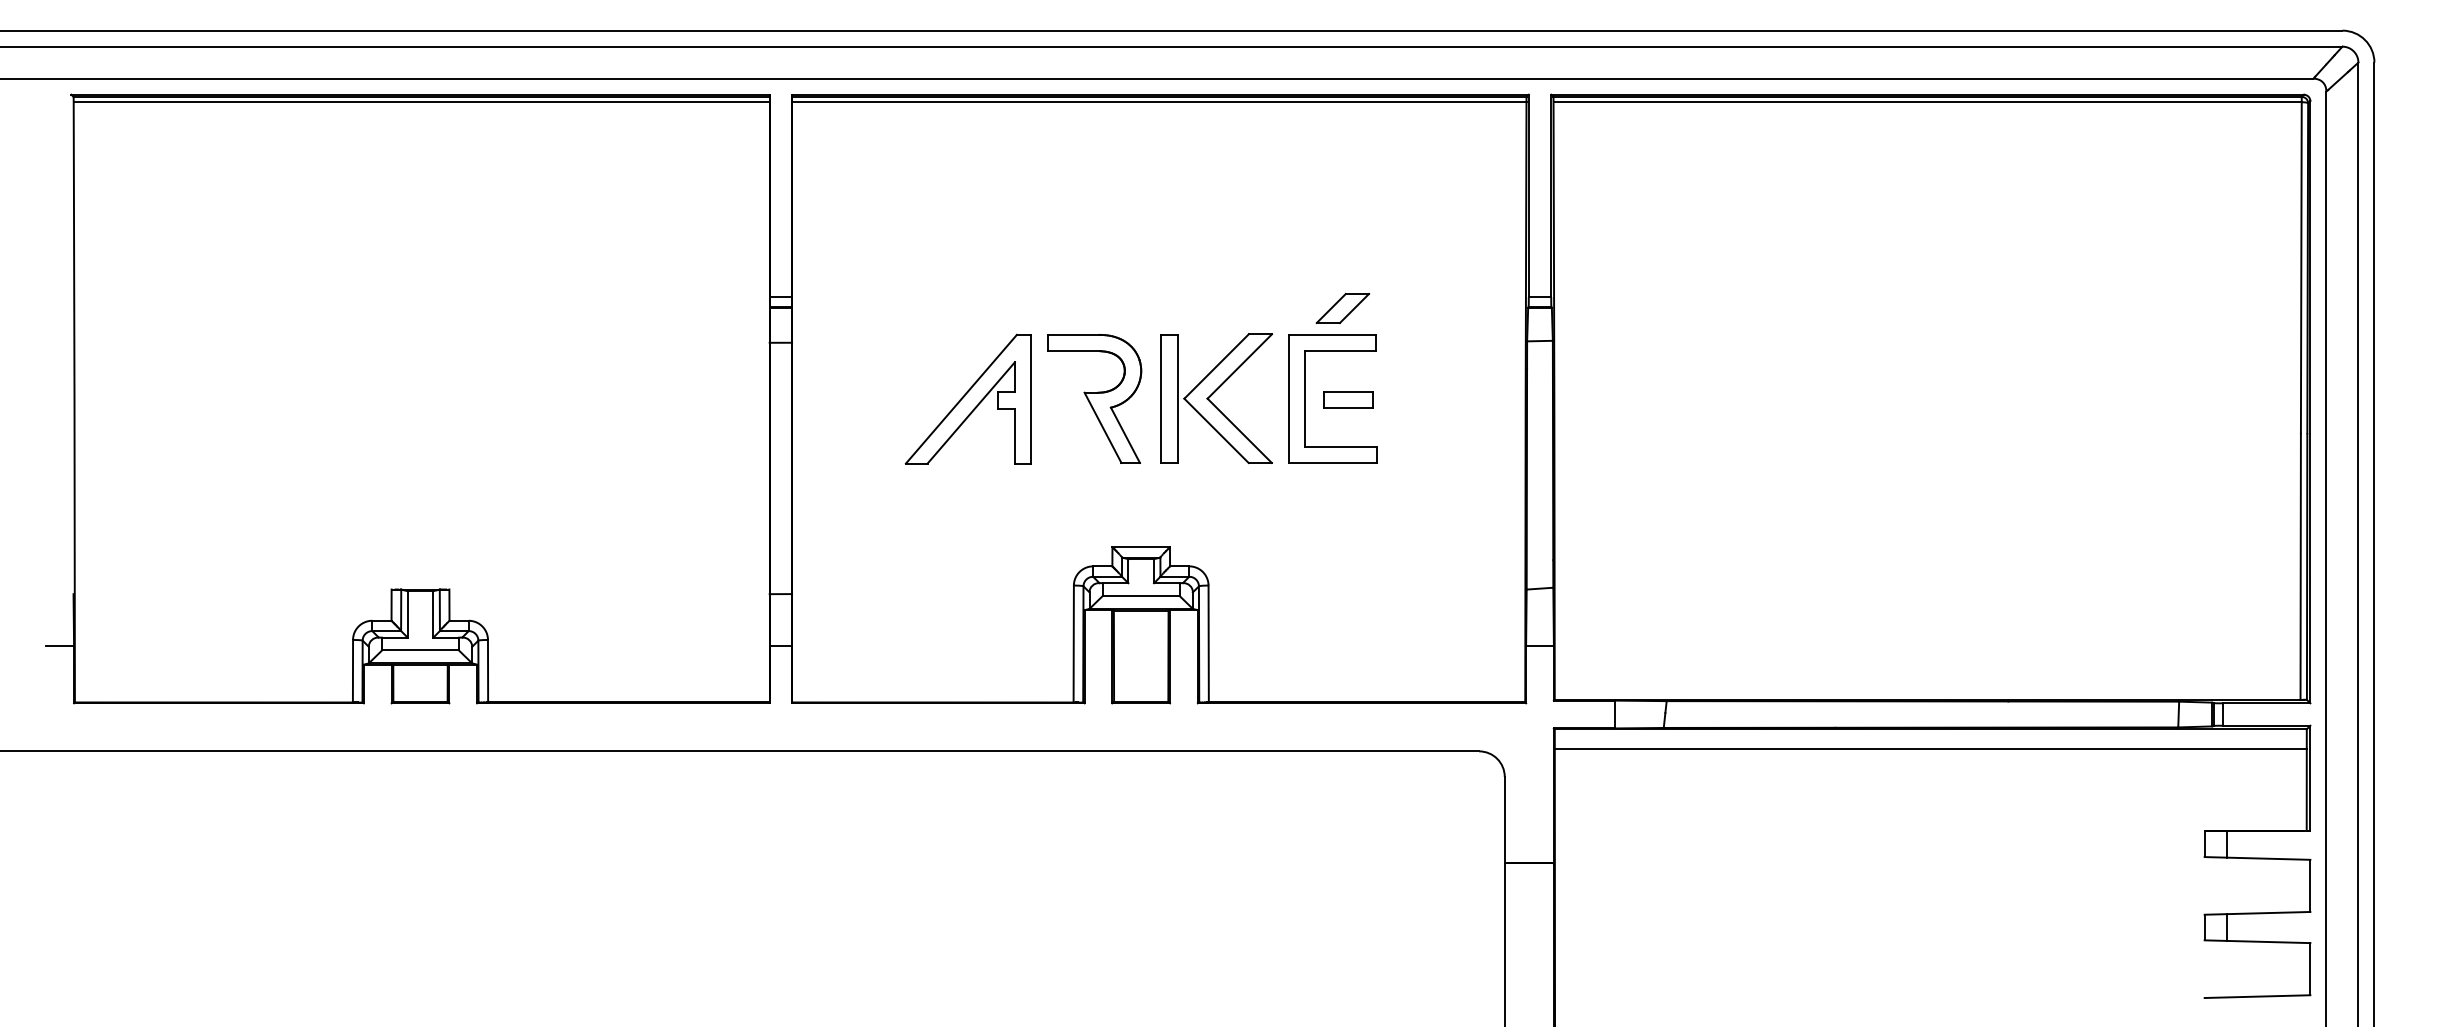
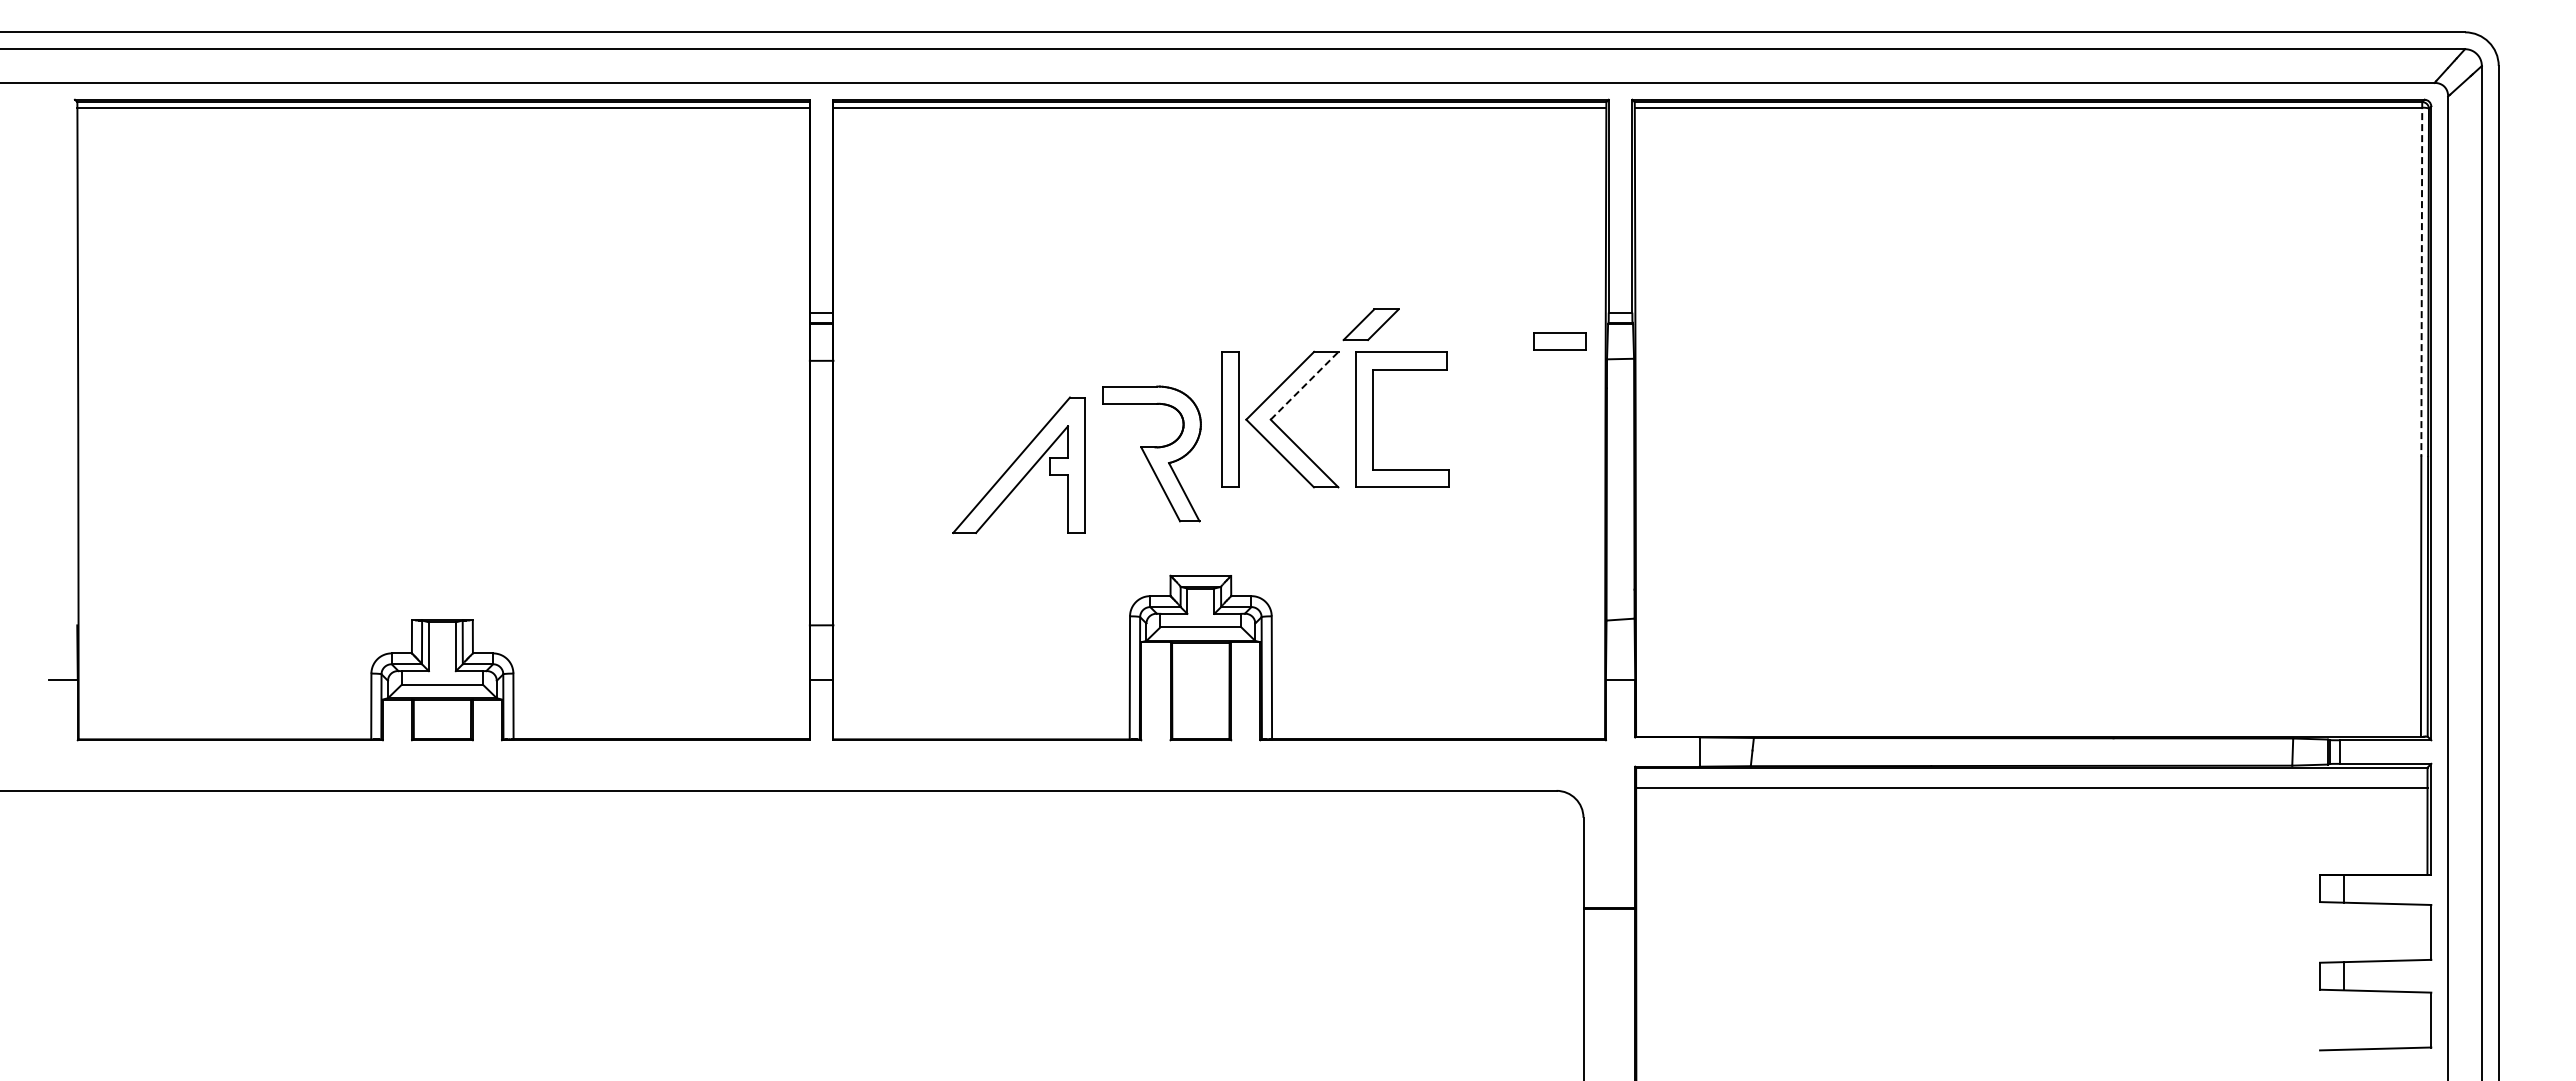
line: (2301, 265) -> (2421, 279), solid -> dashed
part: (1342, 308) -> (1370, 324), moved
line: (1239, 366) -> (1304, 385), solid -> dashed
part: (1094, 398) -> (1151, 453), moved
part: (967, 399) -> (1018, 465), moved
part: (1348, 400) -> (1559, 341), moved

